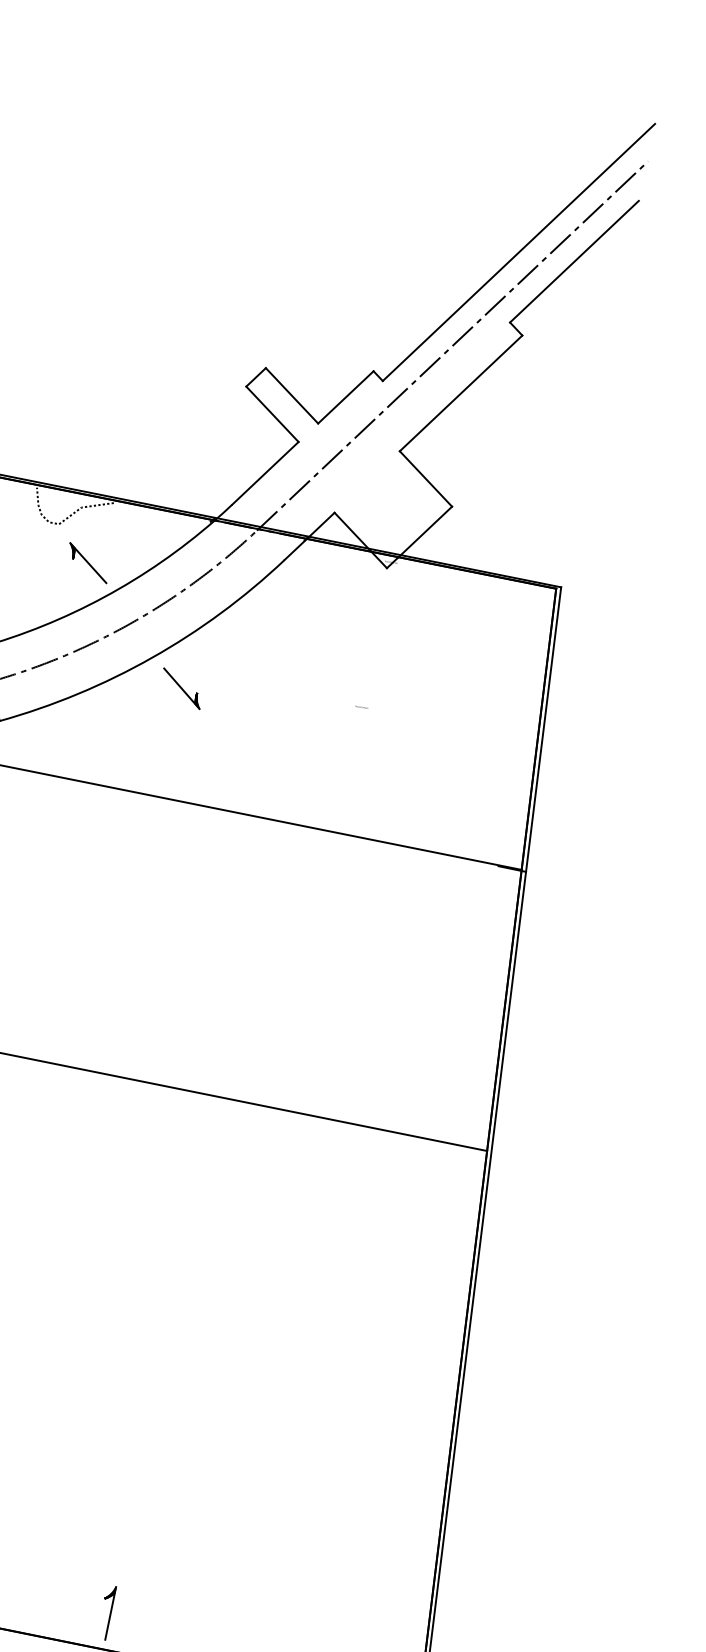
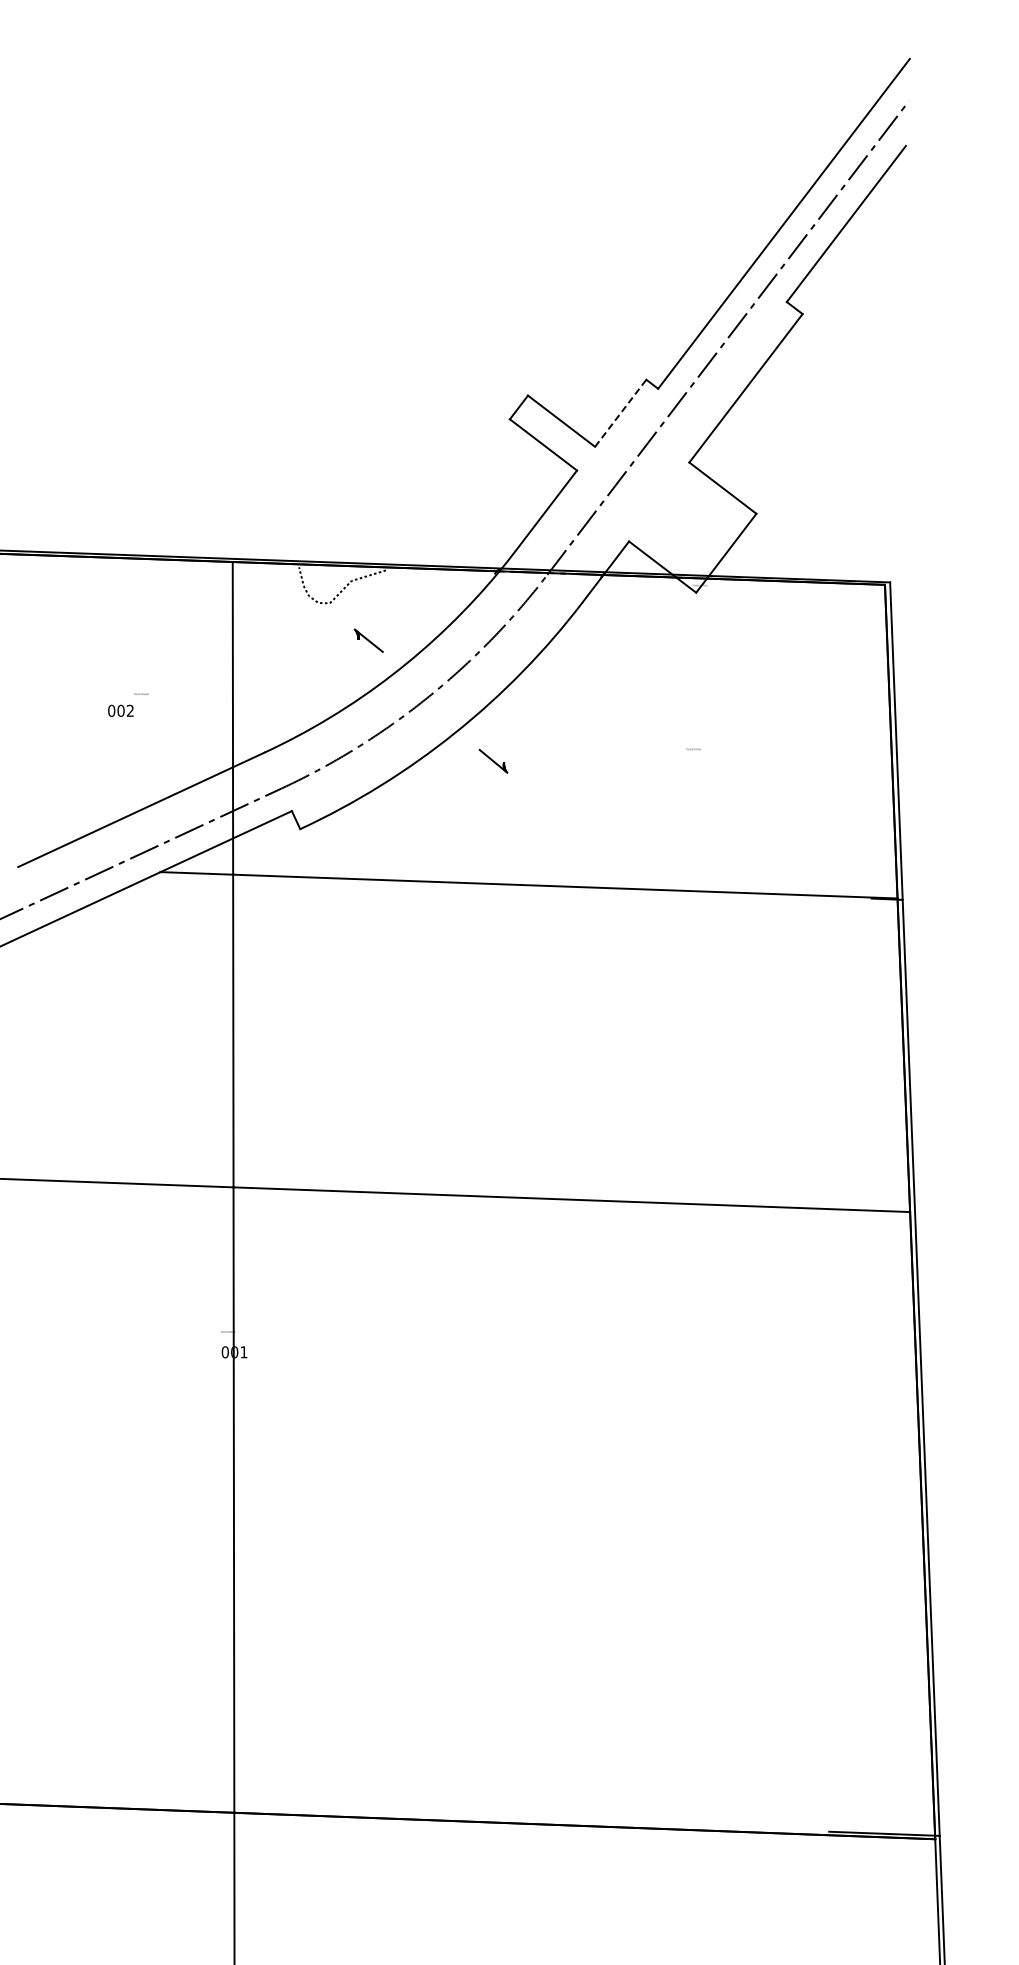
line: (346, 396) -> (621, 412), solid -> dashed
part: (88, 562) -> (368, 640), size x0.6
part: (181, 688) -> (493, 761), size x0.6
part: (107, 1612) -> (577, 1784), removed

